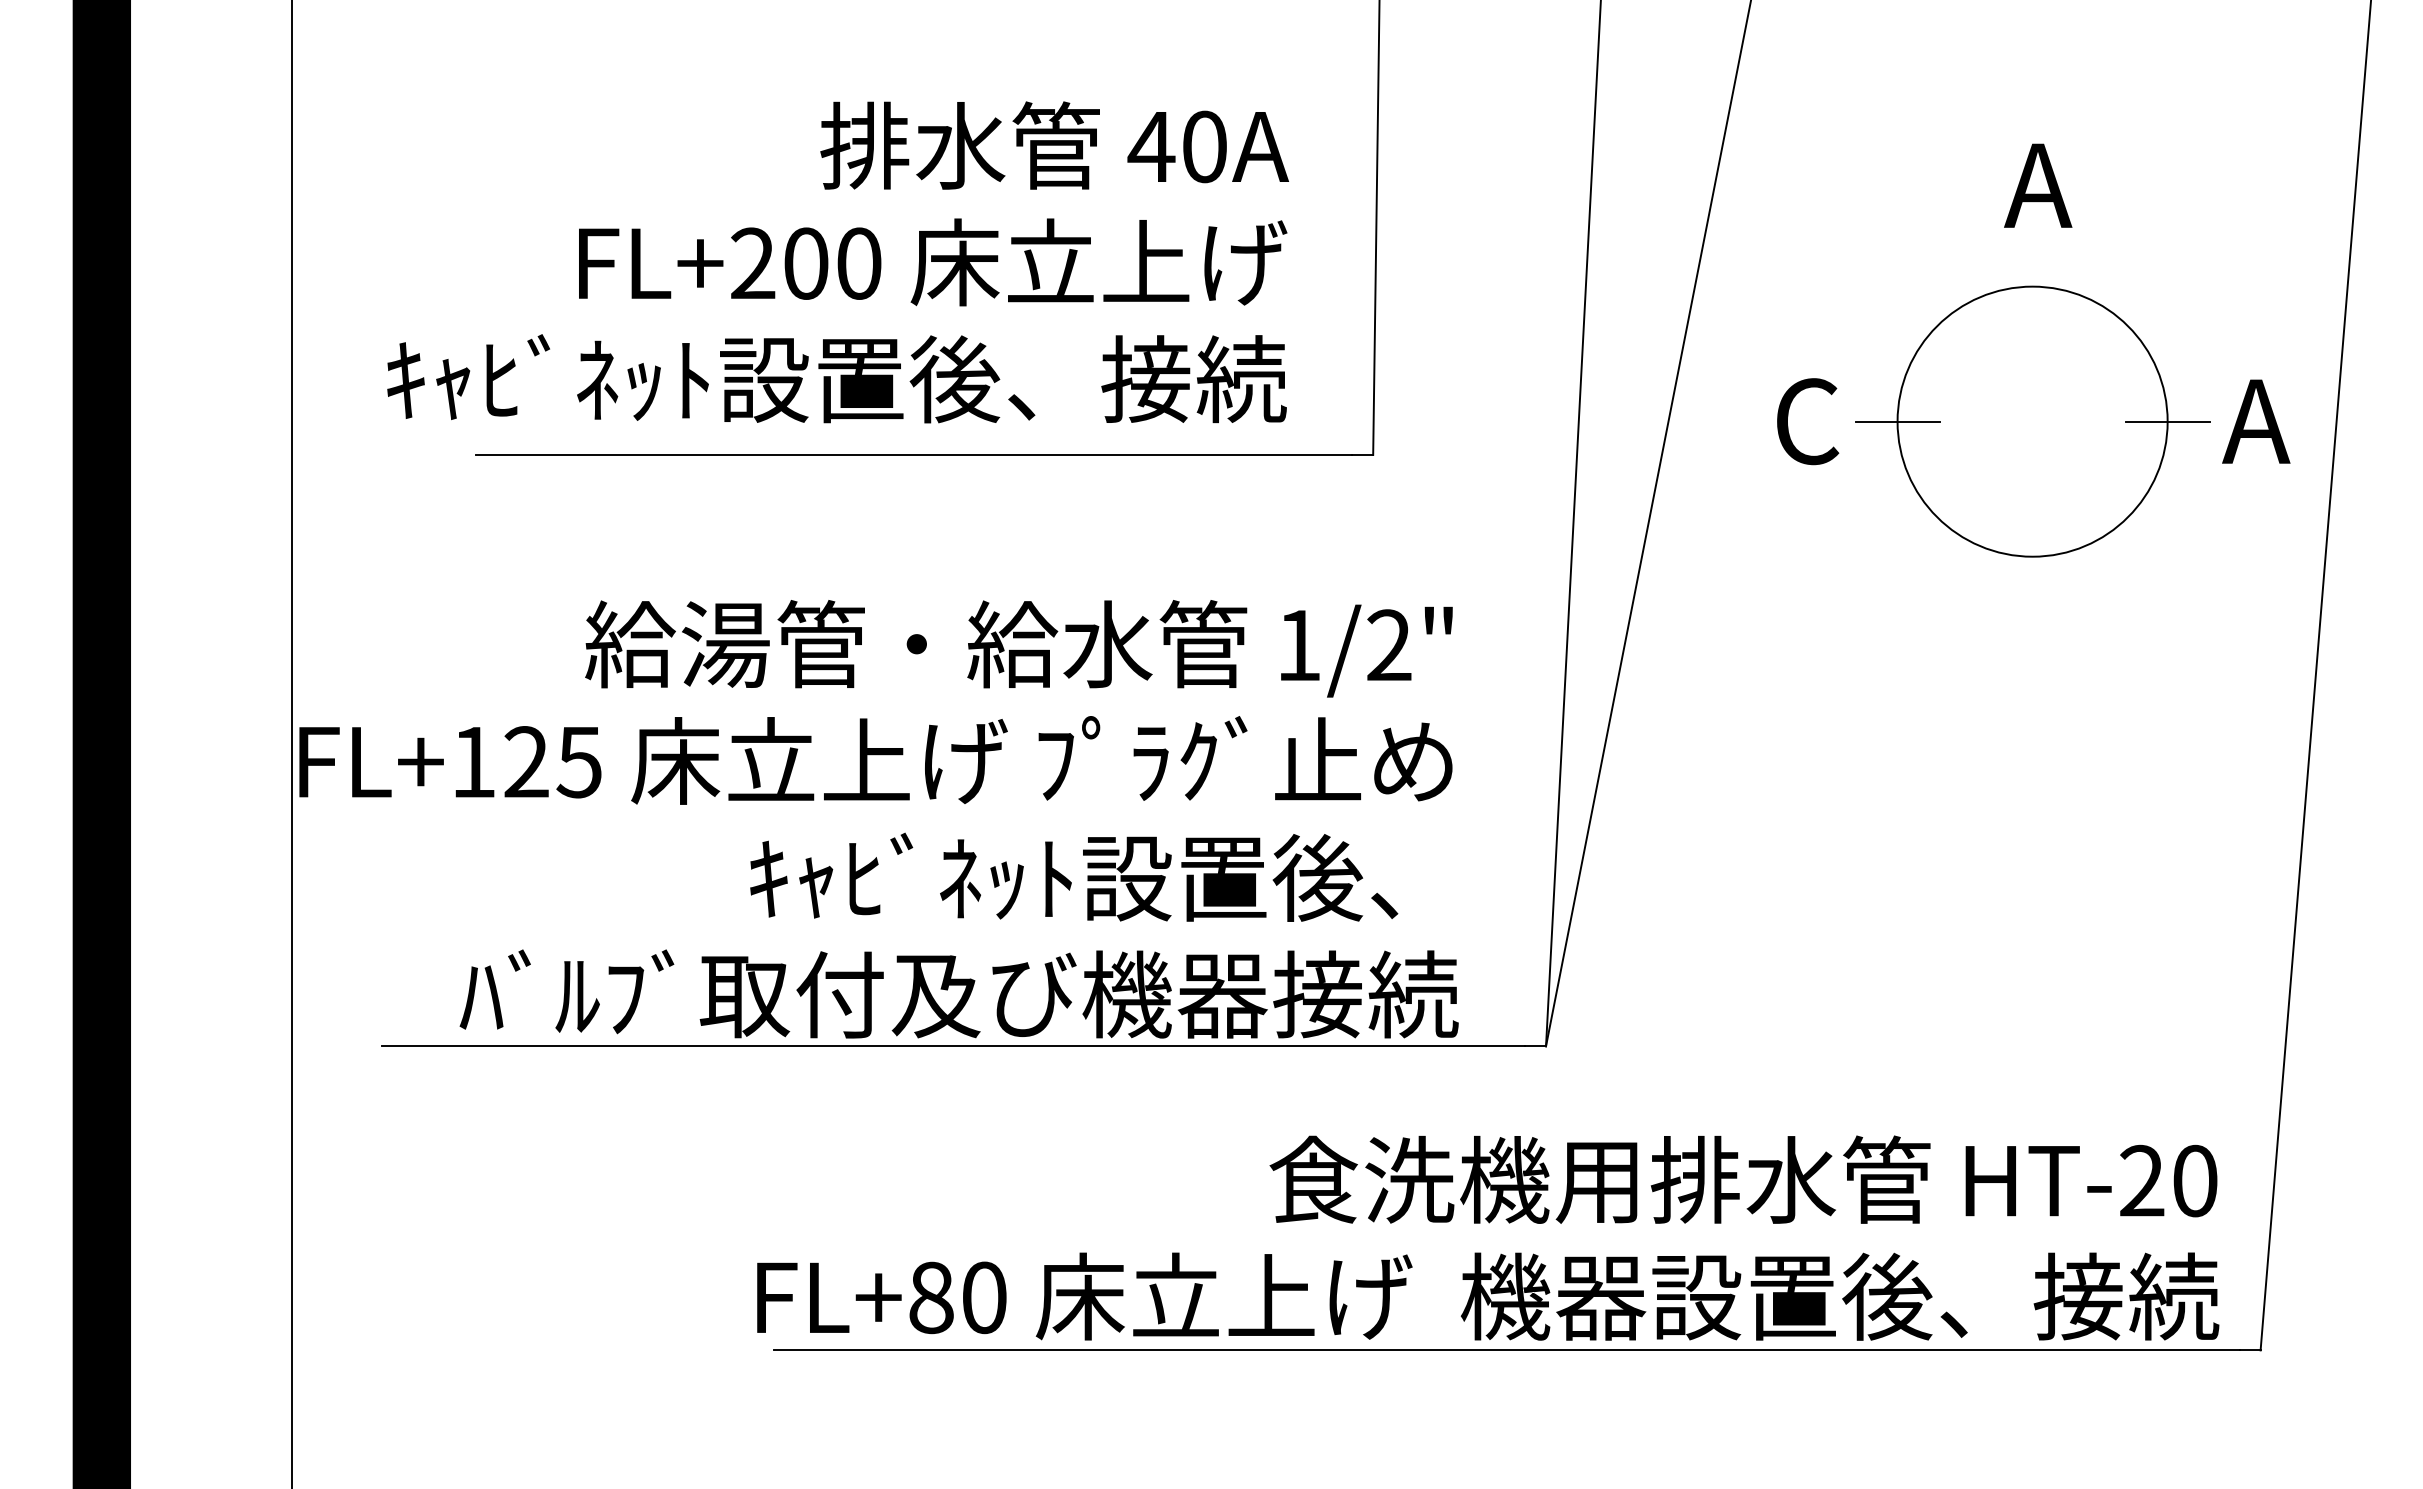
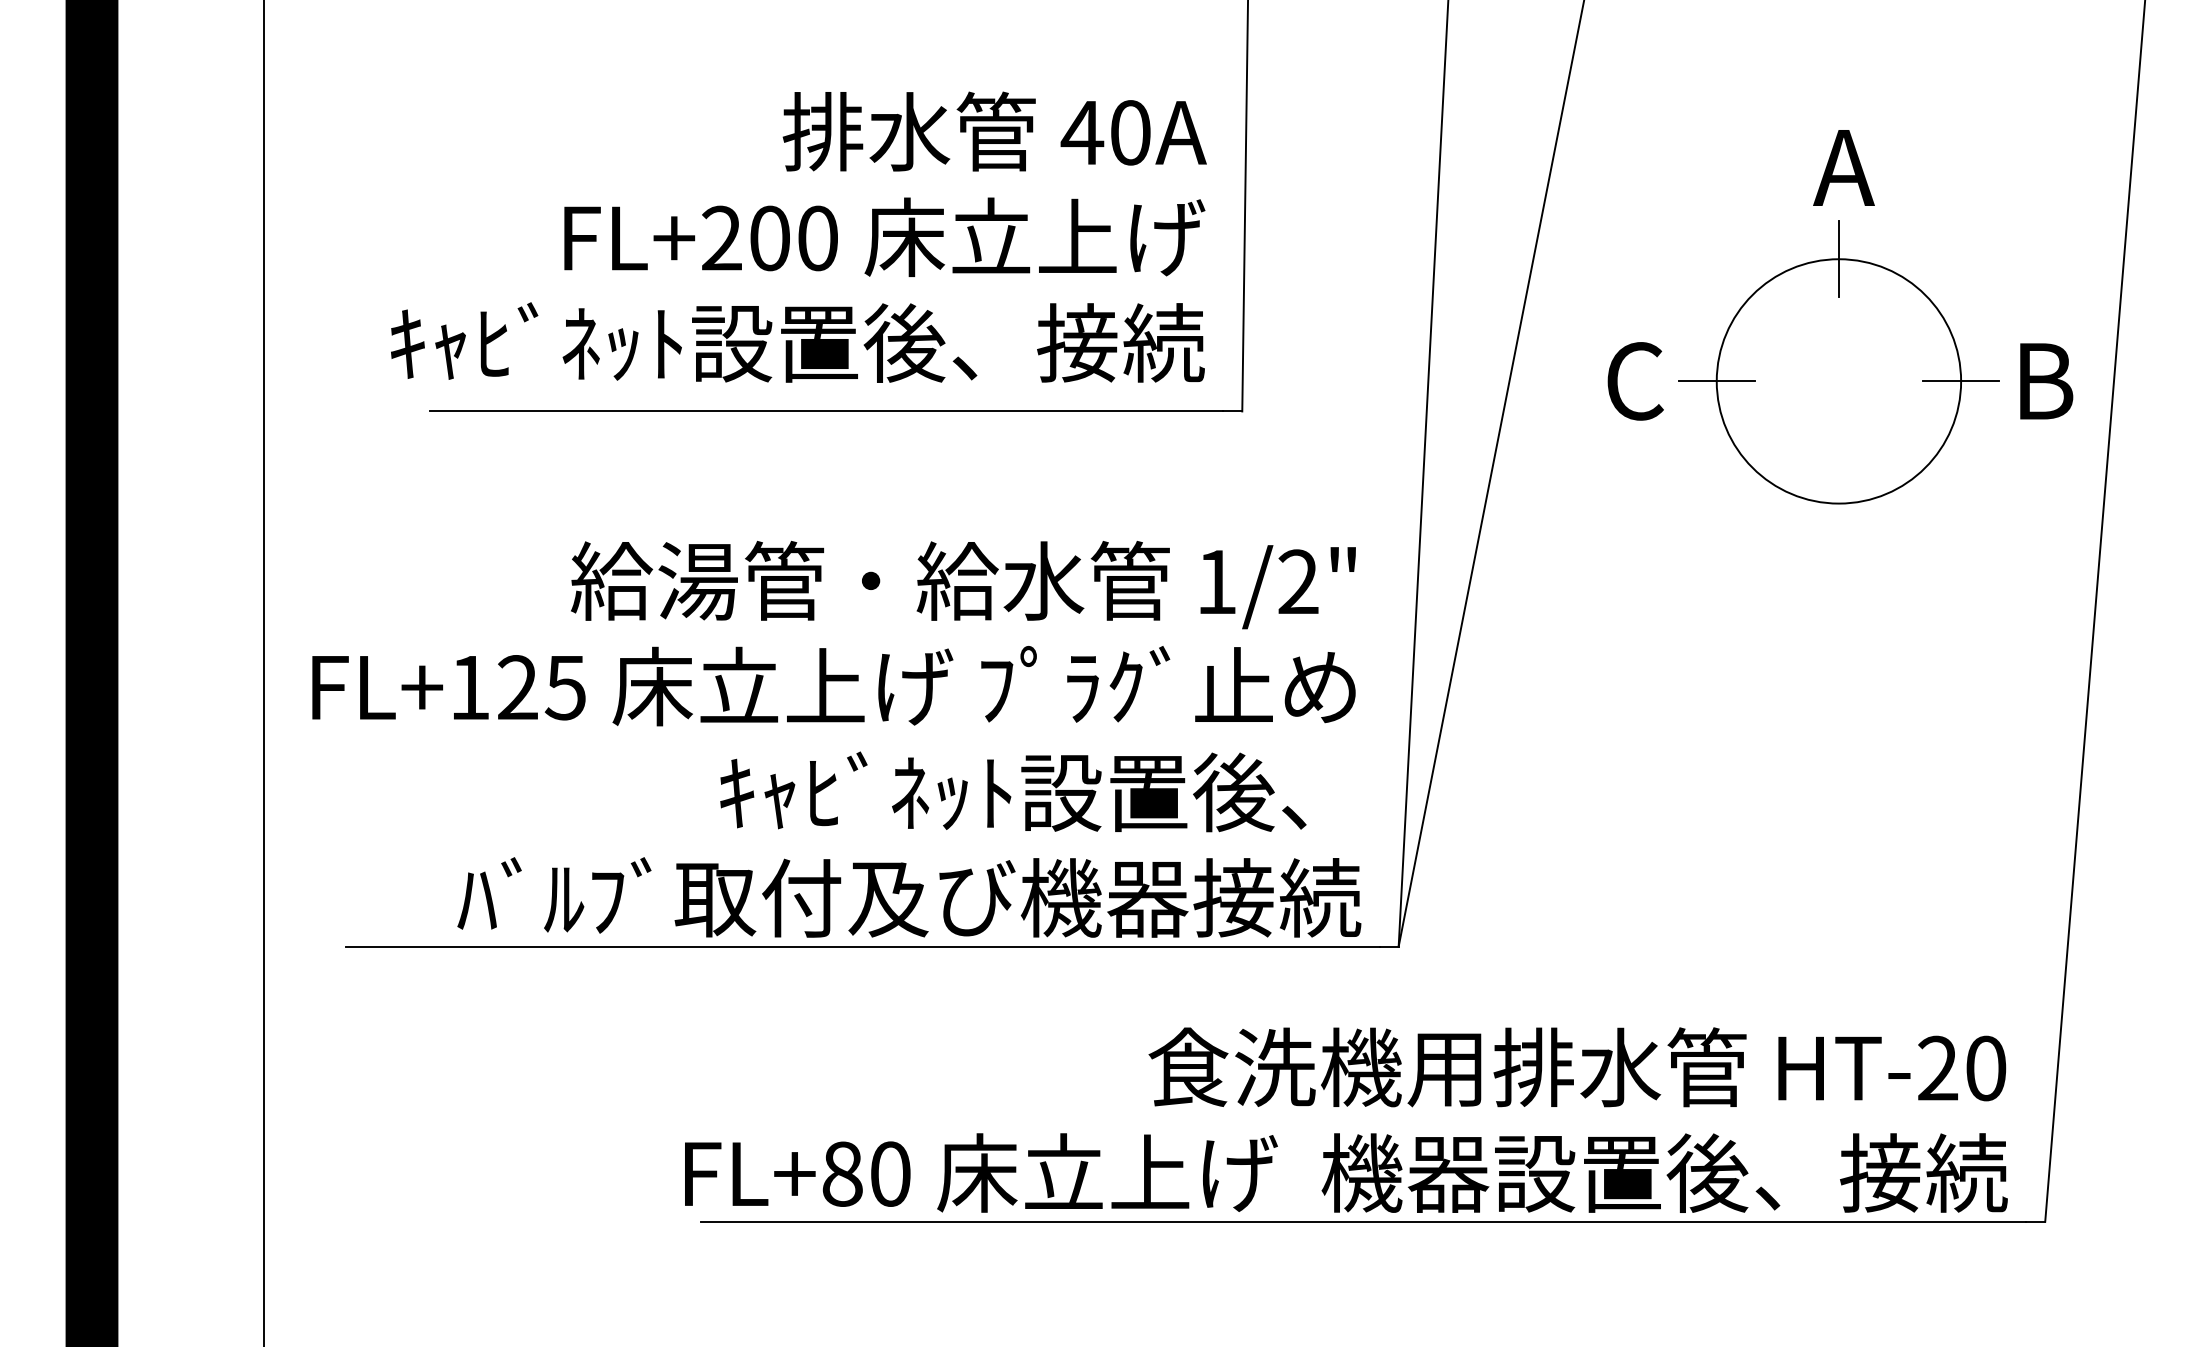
text: (837, 262) -> (798, 237), moved
line: (2032, 286) -> (1838, 259), added
text: (2256, 421) -> (2041, 381), A -> B
text: (878, 819) -> (836, 739), moved

